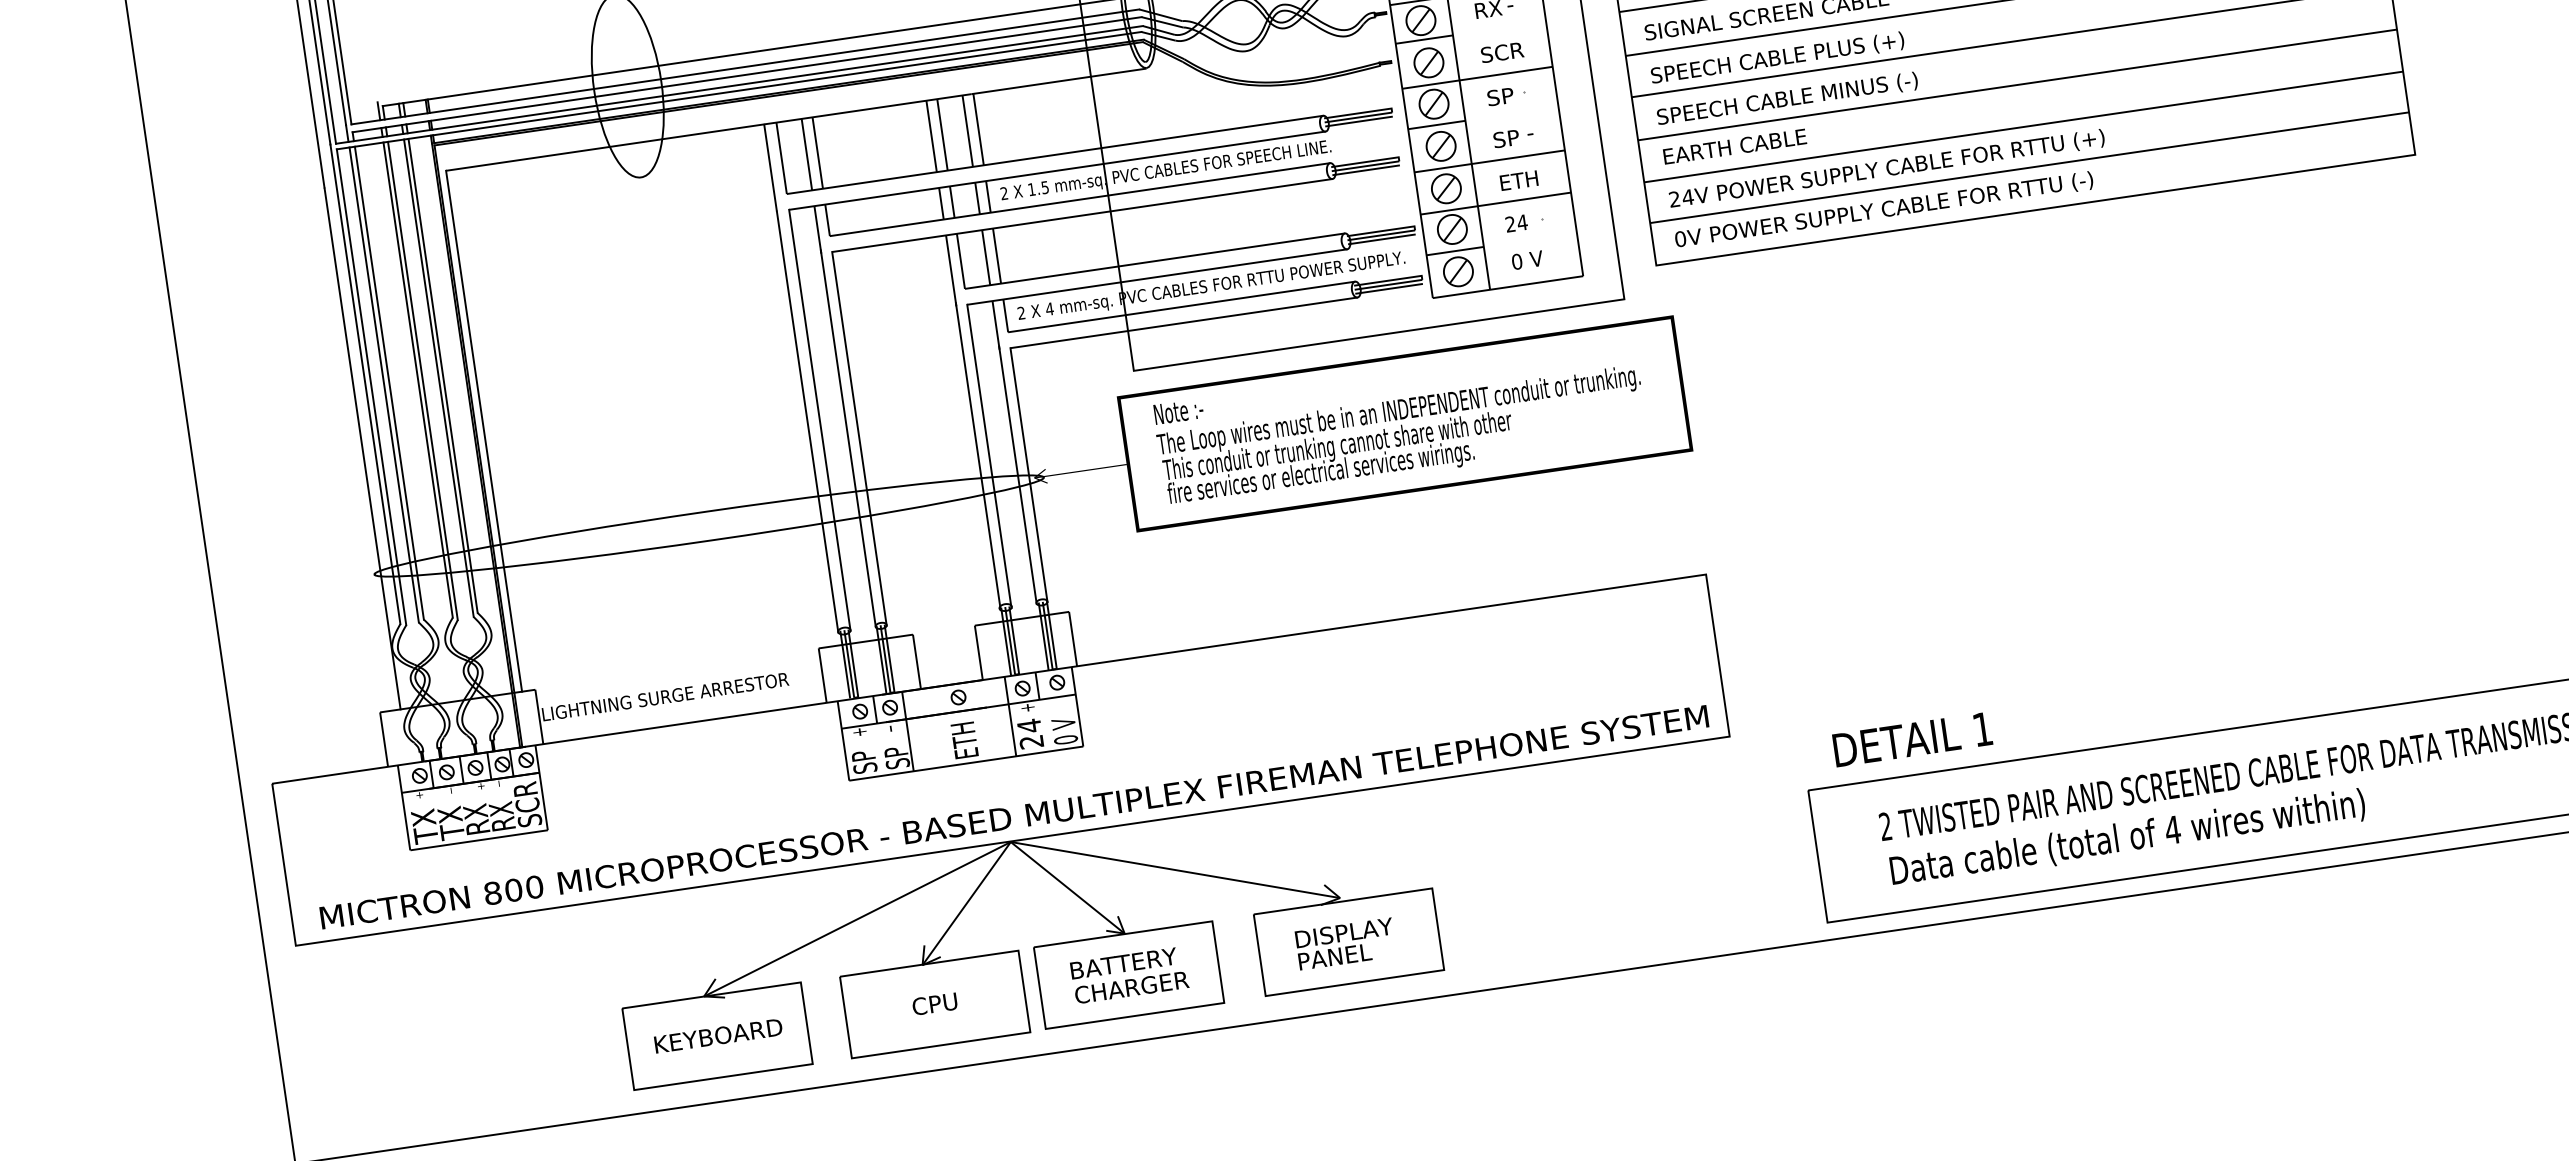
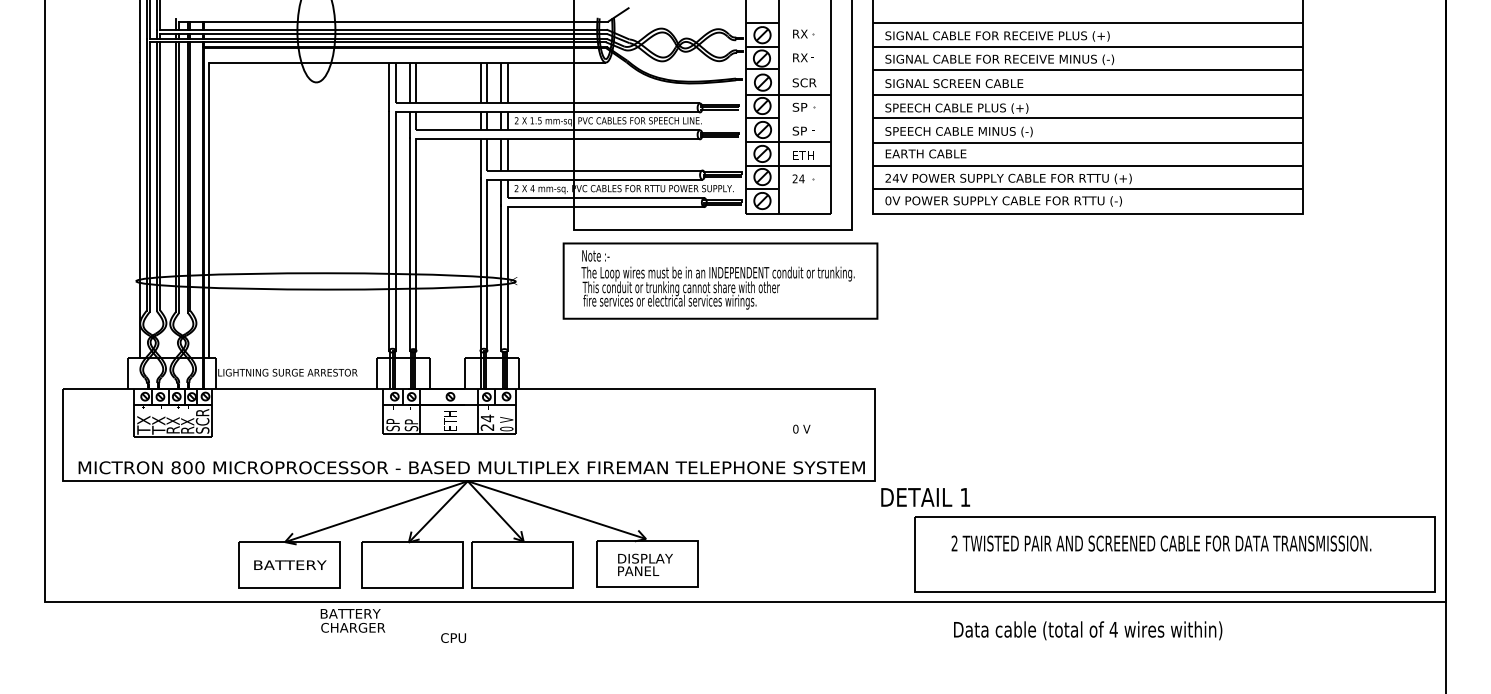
text: (1526, 259) -> (801, 428), moved
text: (1912, 739) -> (925, 497), moved
text: (2128, 837) -> (1088, 630), moved
text: (1128, 974) -> (352, 620), moved
text: (934, 1003) -> (453, 637), moved
text: (717, 1036) -> (289, 565), KEYBOARD -> BATTERY

